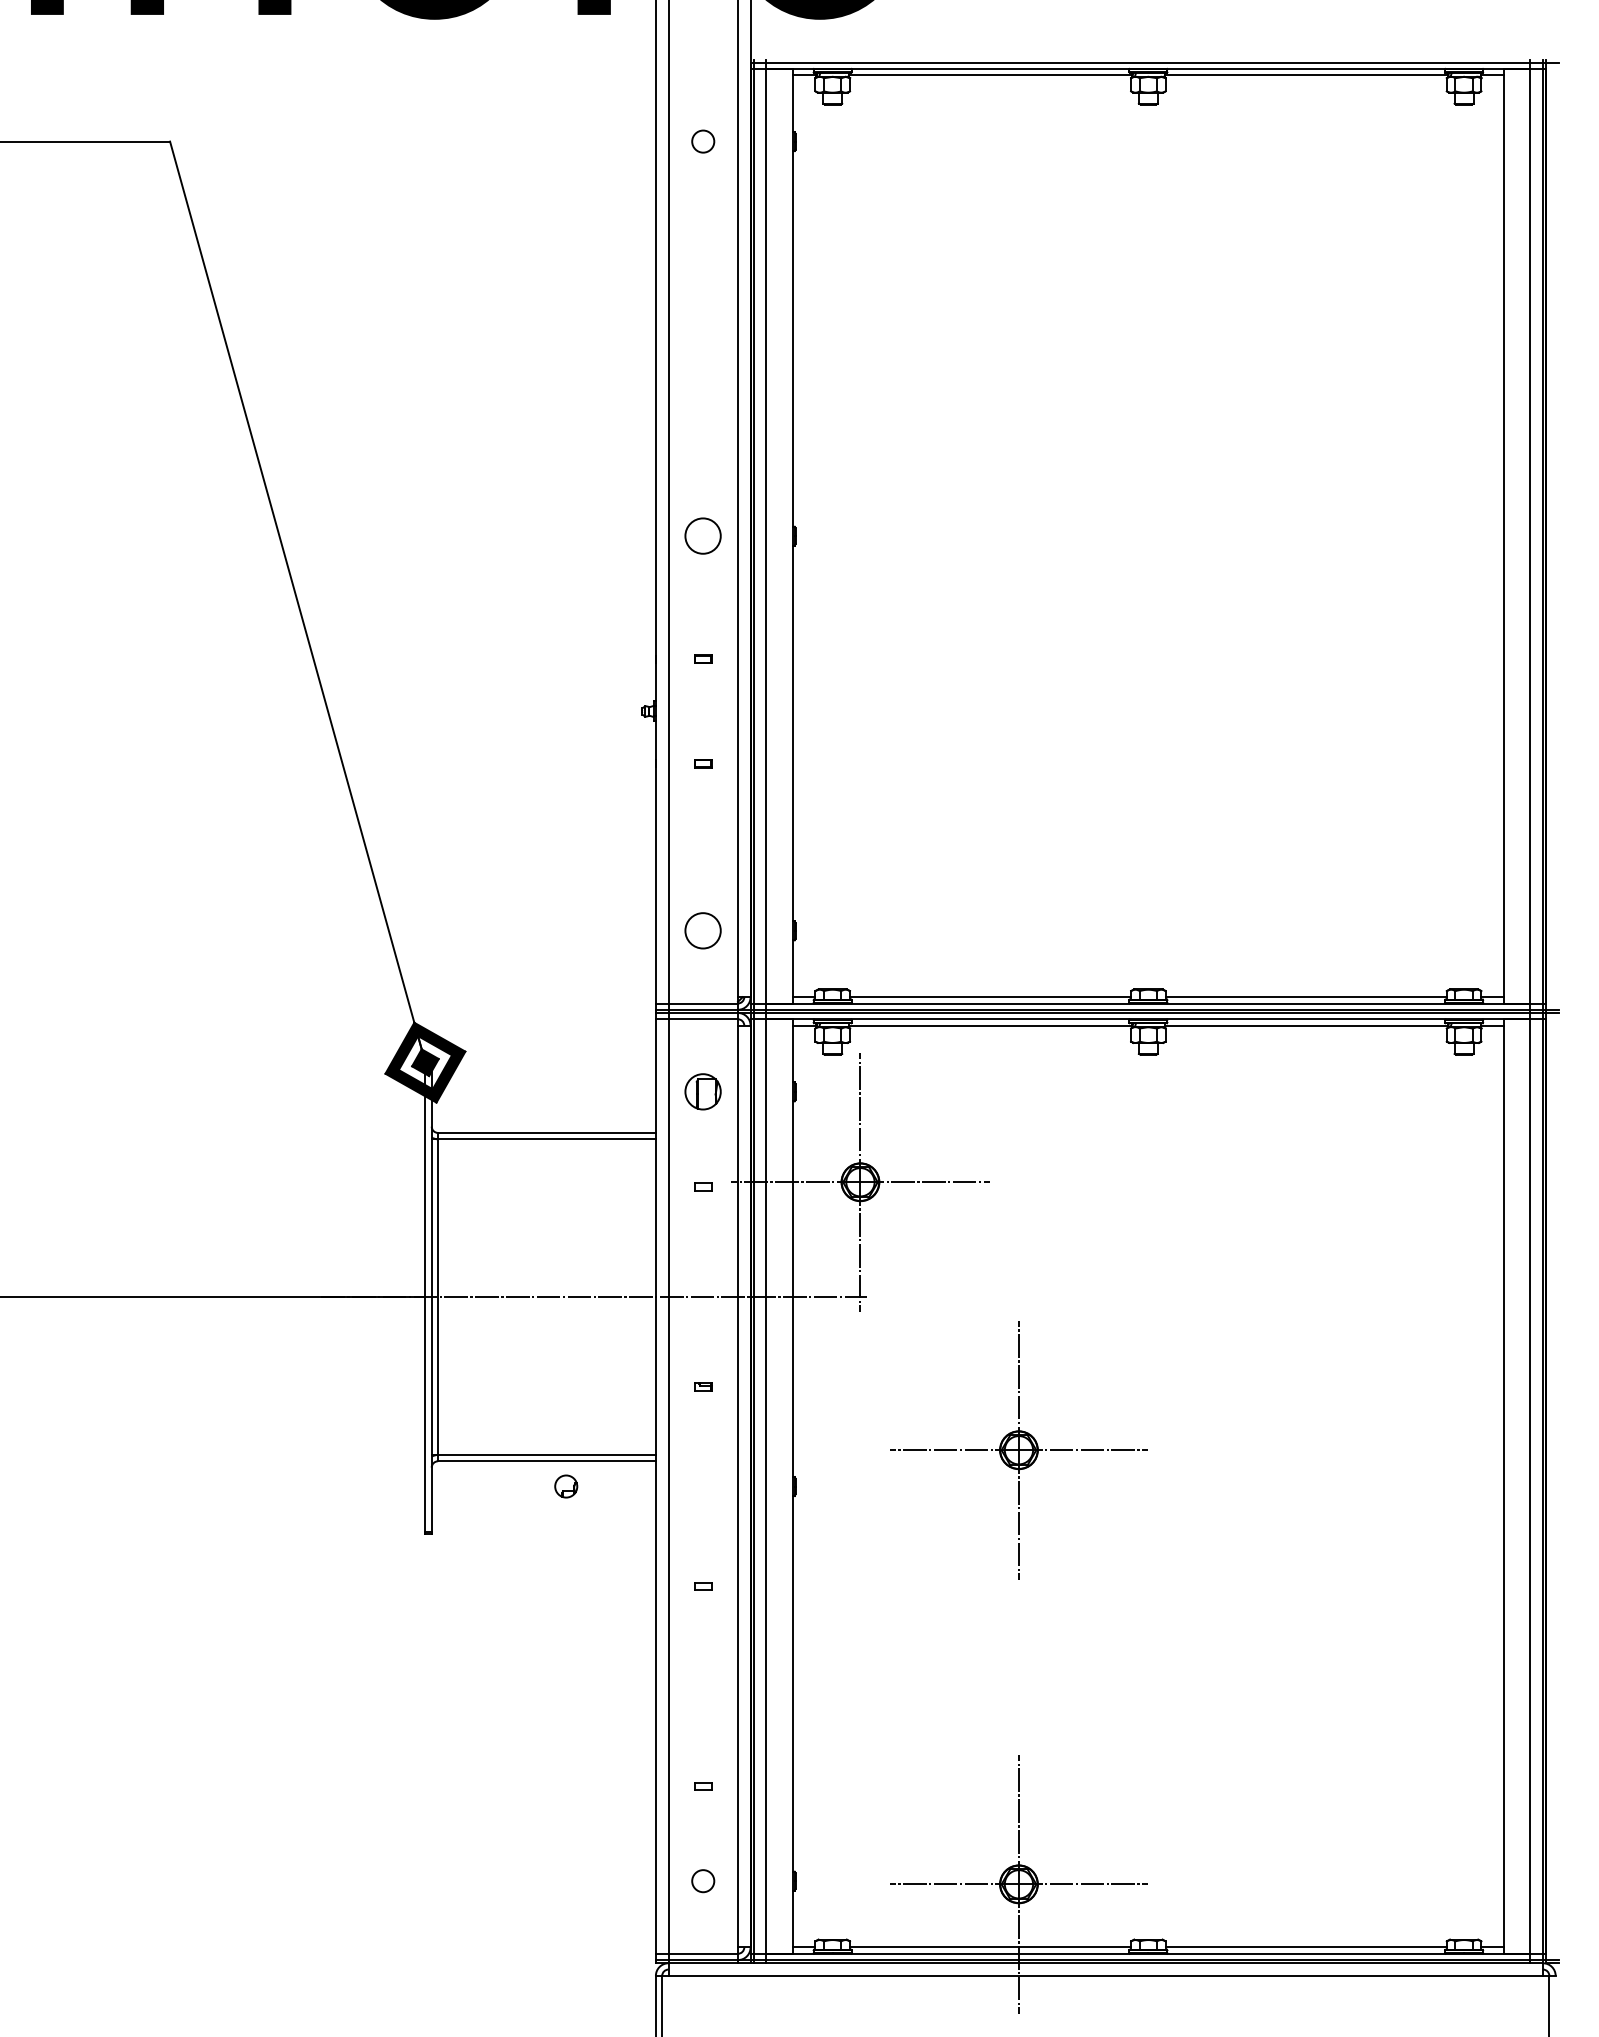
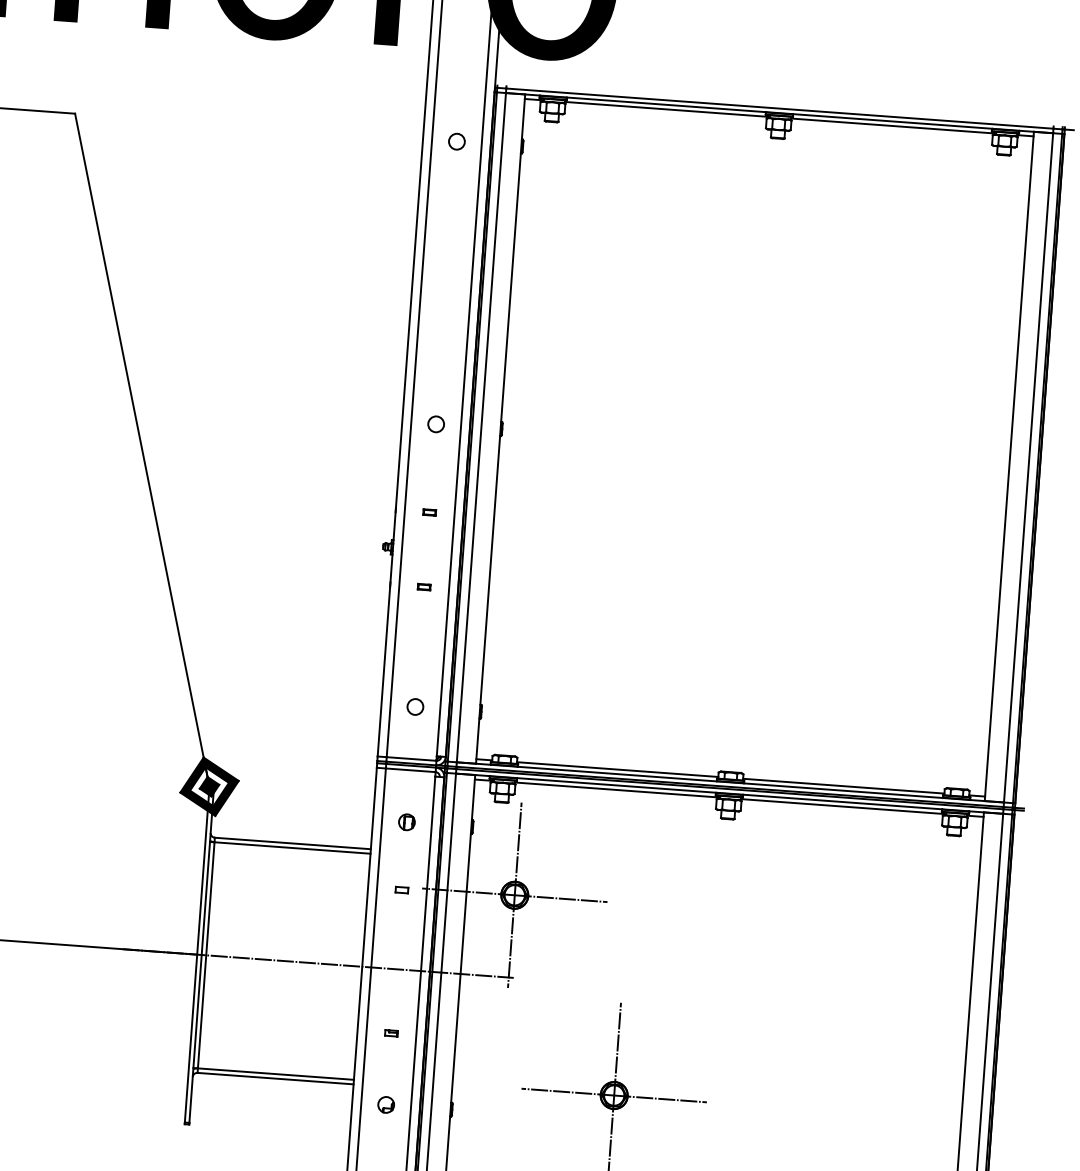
circle: (703, 536) -> (436, 424), size x0.62
circle: (703, 930) -> (415, 706), size x0.62
part: (703, 1091) -> (407, 822), size x0.62
part: (566, 1486) -> (386, 1104), moved

